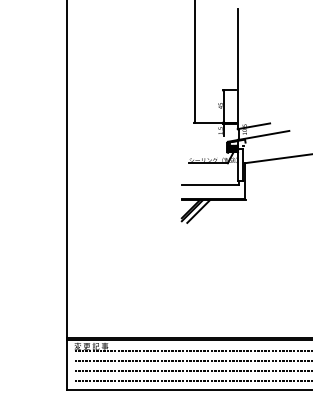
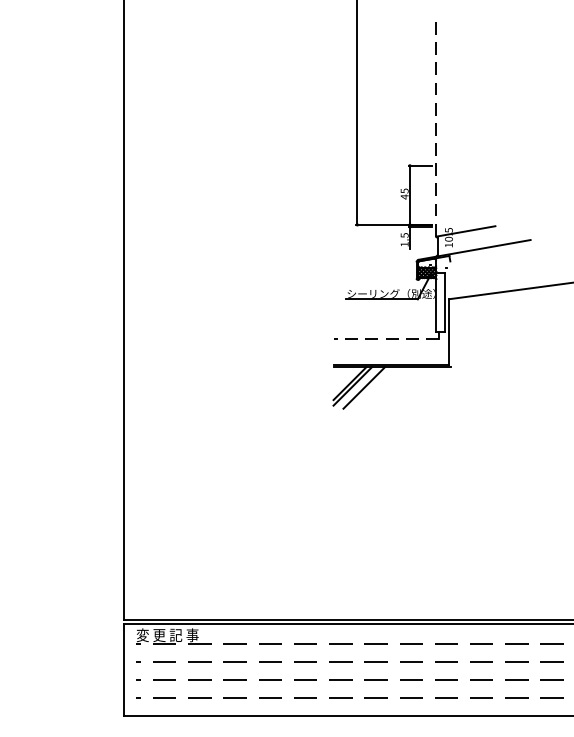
line: (237, 68) -> (435, 125), solid -> dashed
line: (210, 184) -> (386, 338), solid -> dashed

